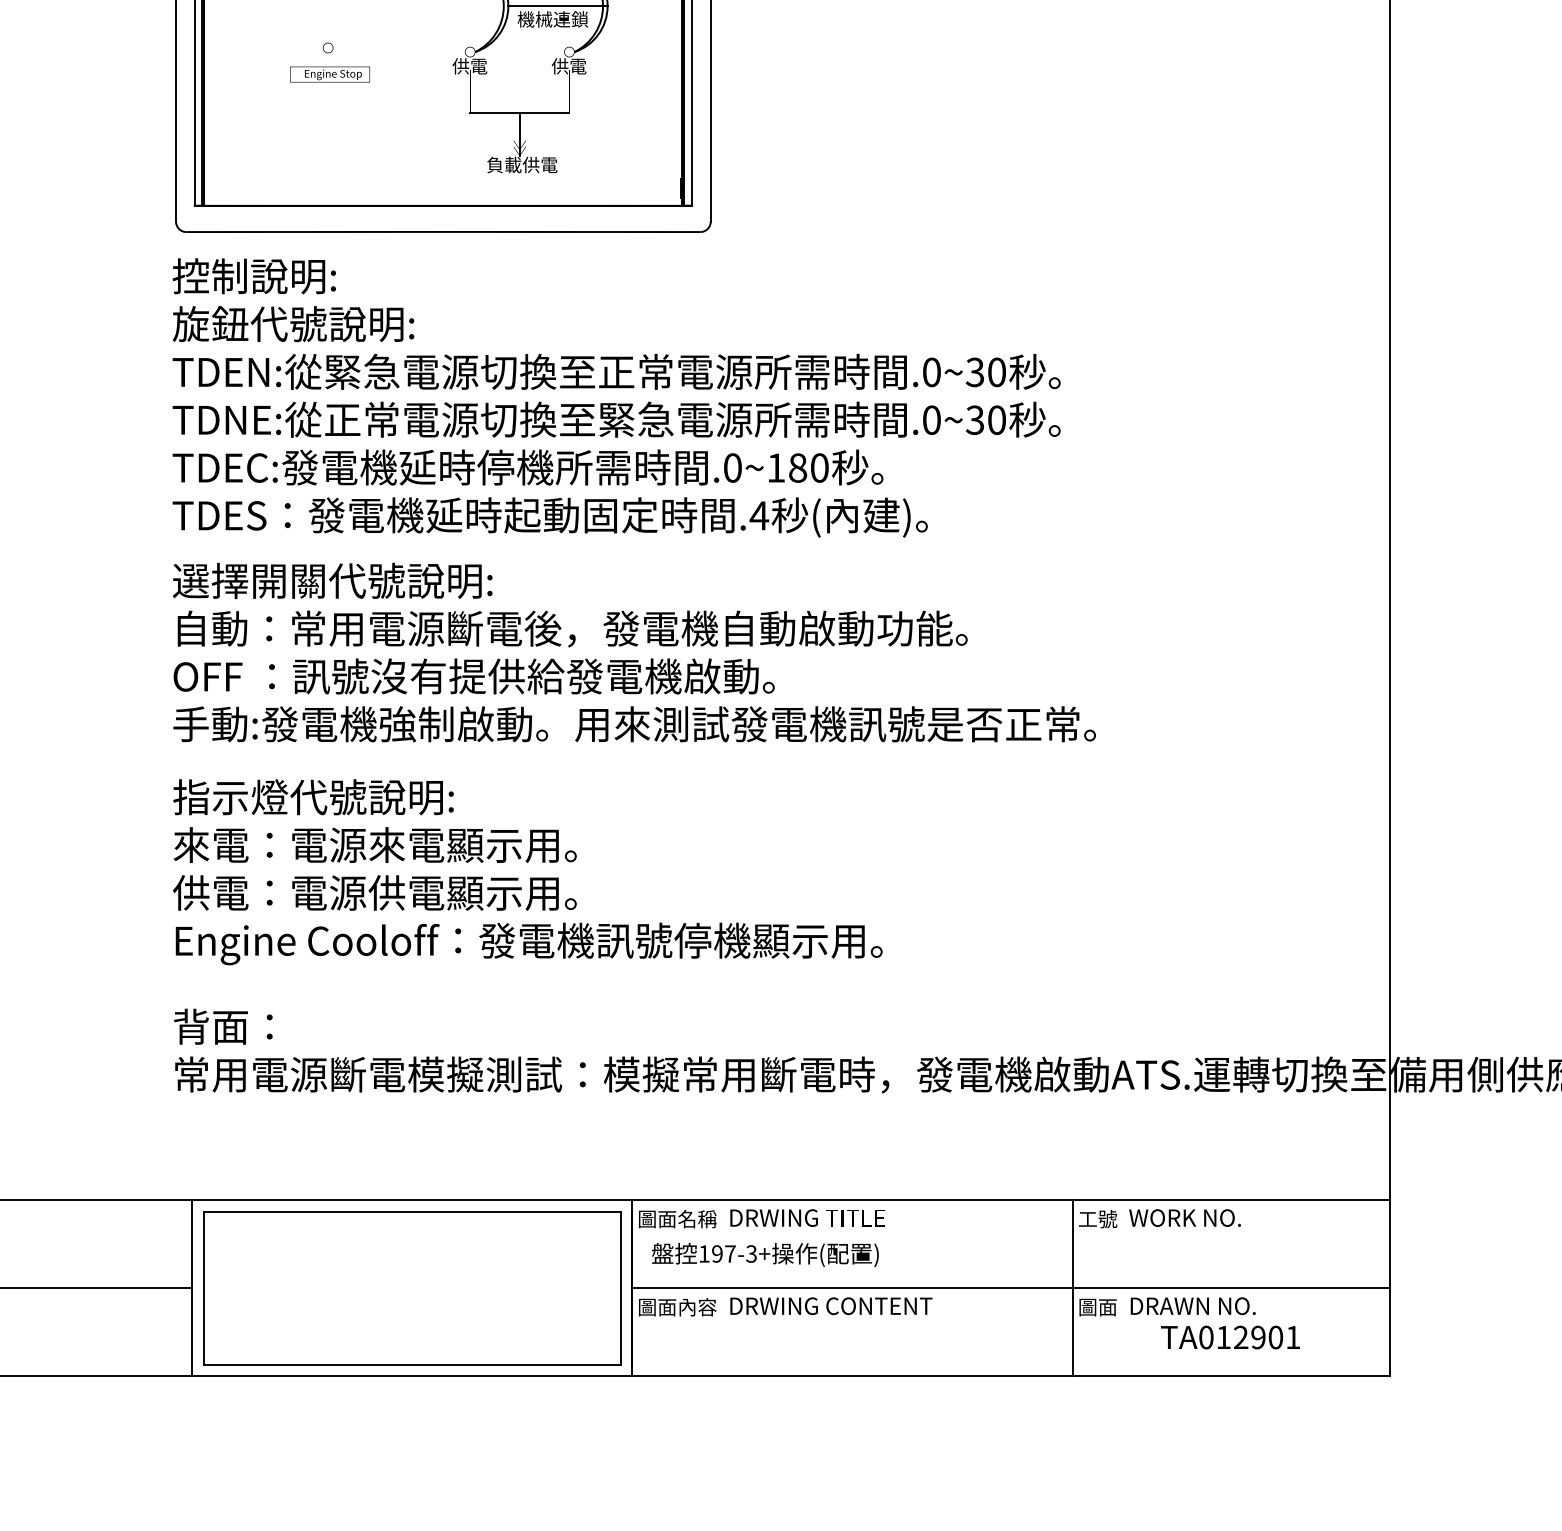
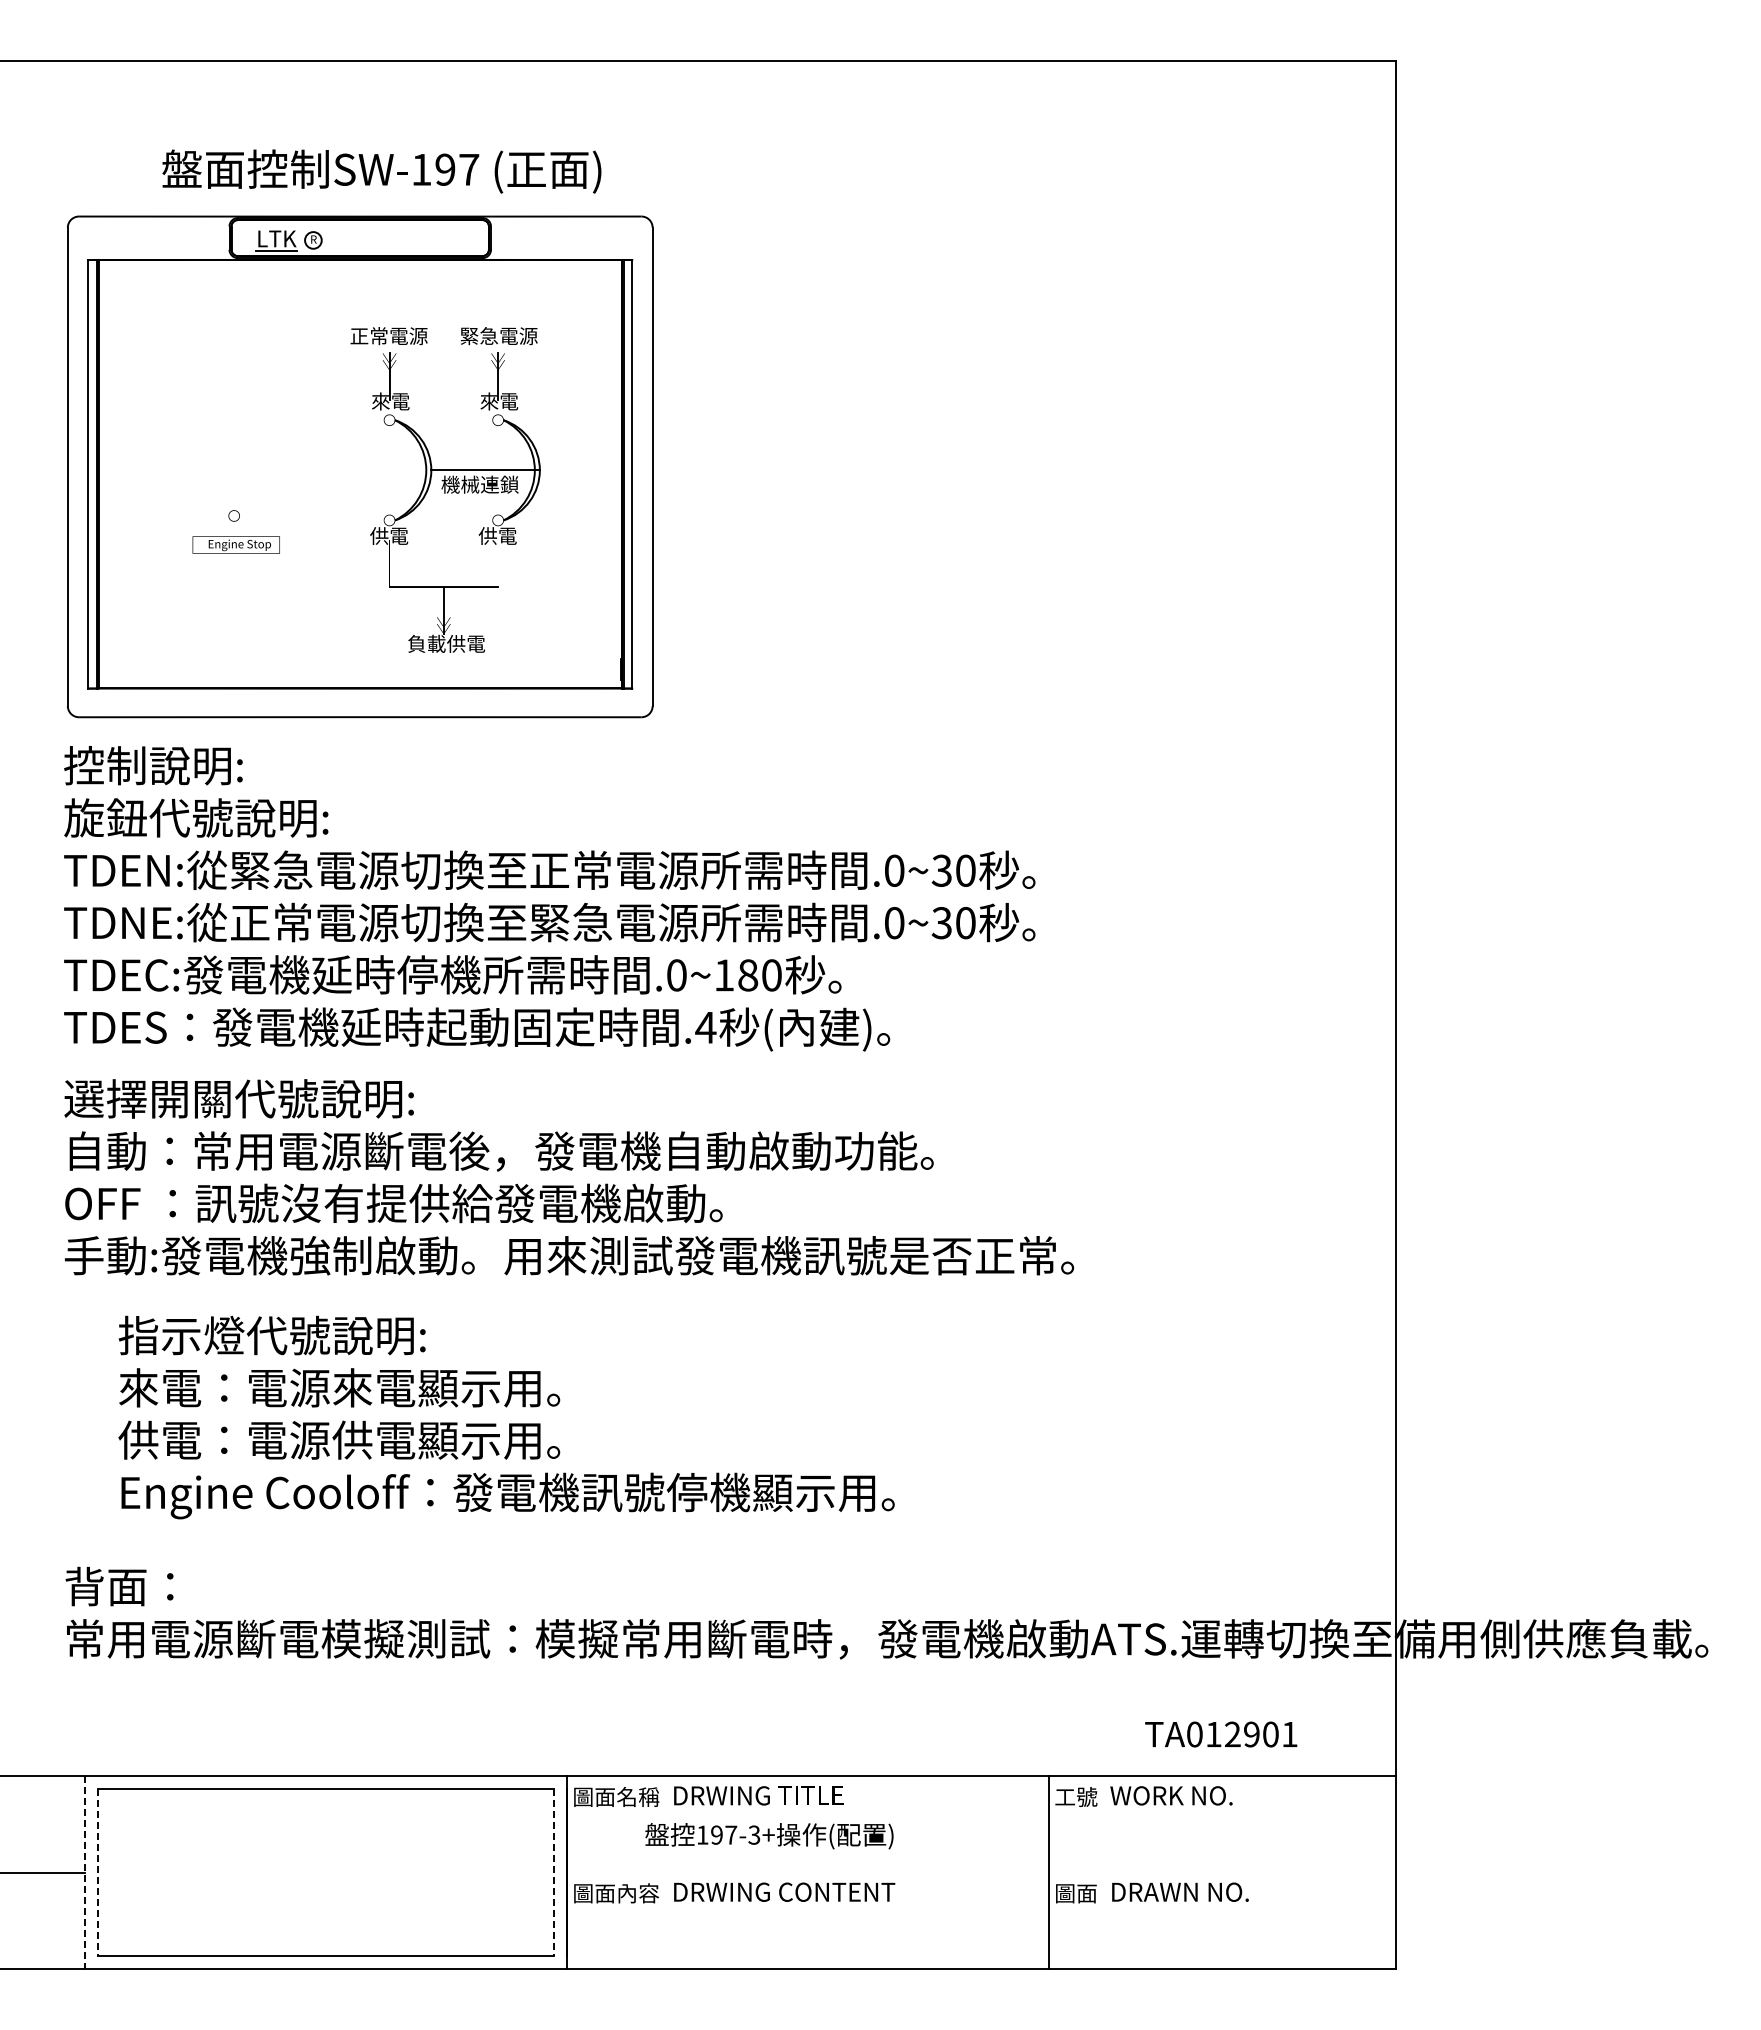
text: (527, 872) -> (506, 1417), moved
text: (765, 1255) -> (769, 1836), moved
line: (203, 1288) -> (97, 1872), solid -> dashed
line: (620, 1288) -> (554, 1872), solid -> dashed
line: (1010, 1288) -> (980, 1872), removed
line: (191, 1289) -> (84, 1873), solid -> dashed
text: (1230, 1337) -> (1221, 1734), moved

